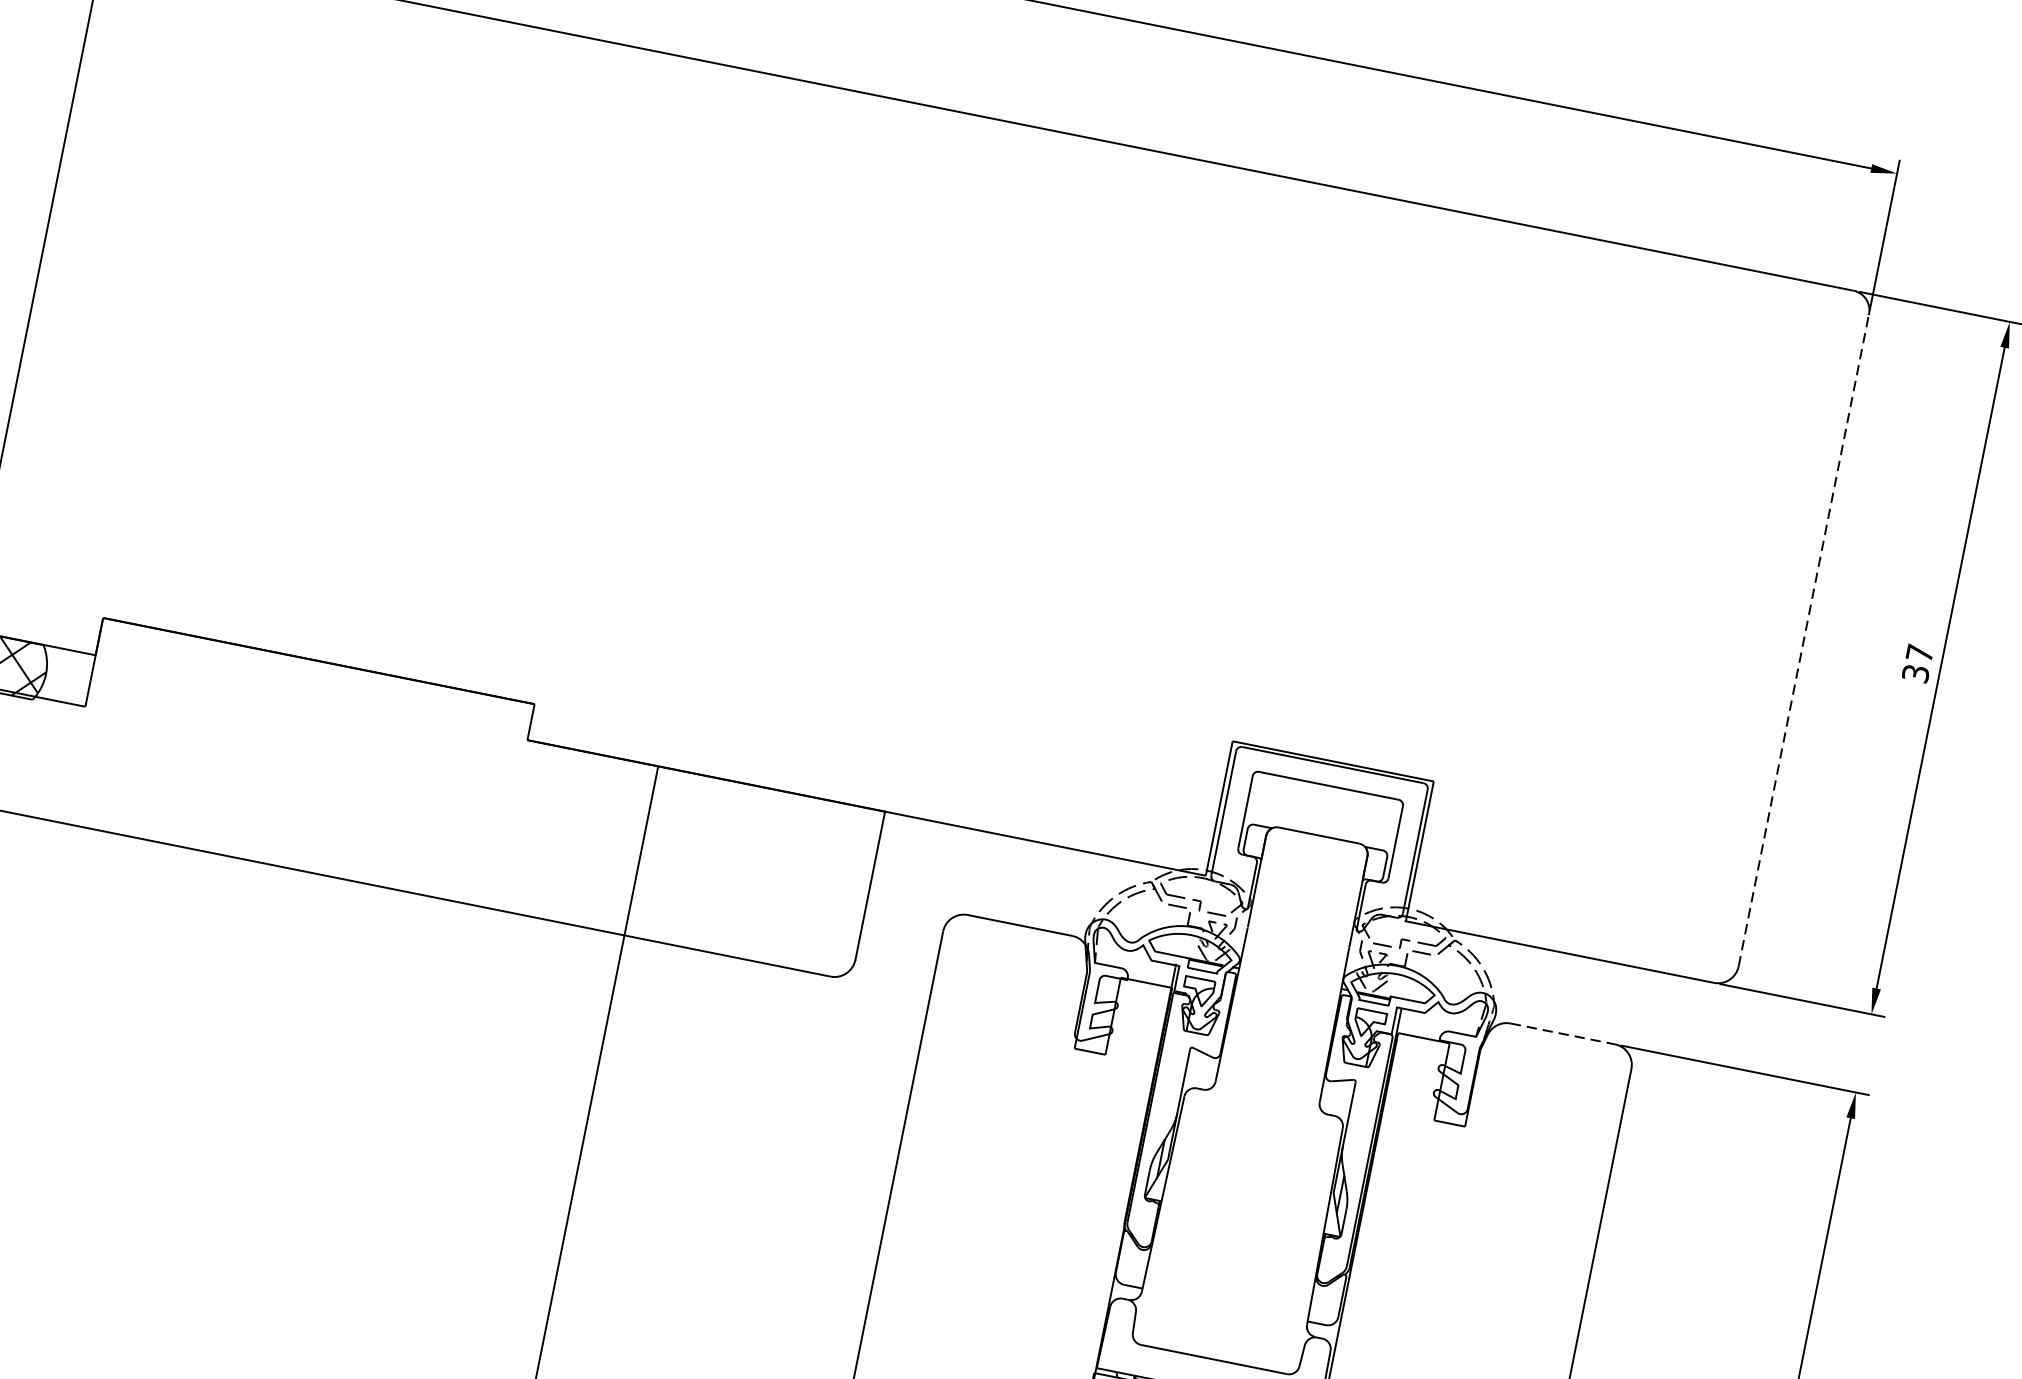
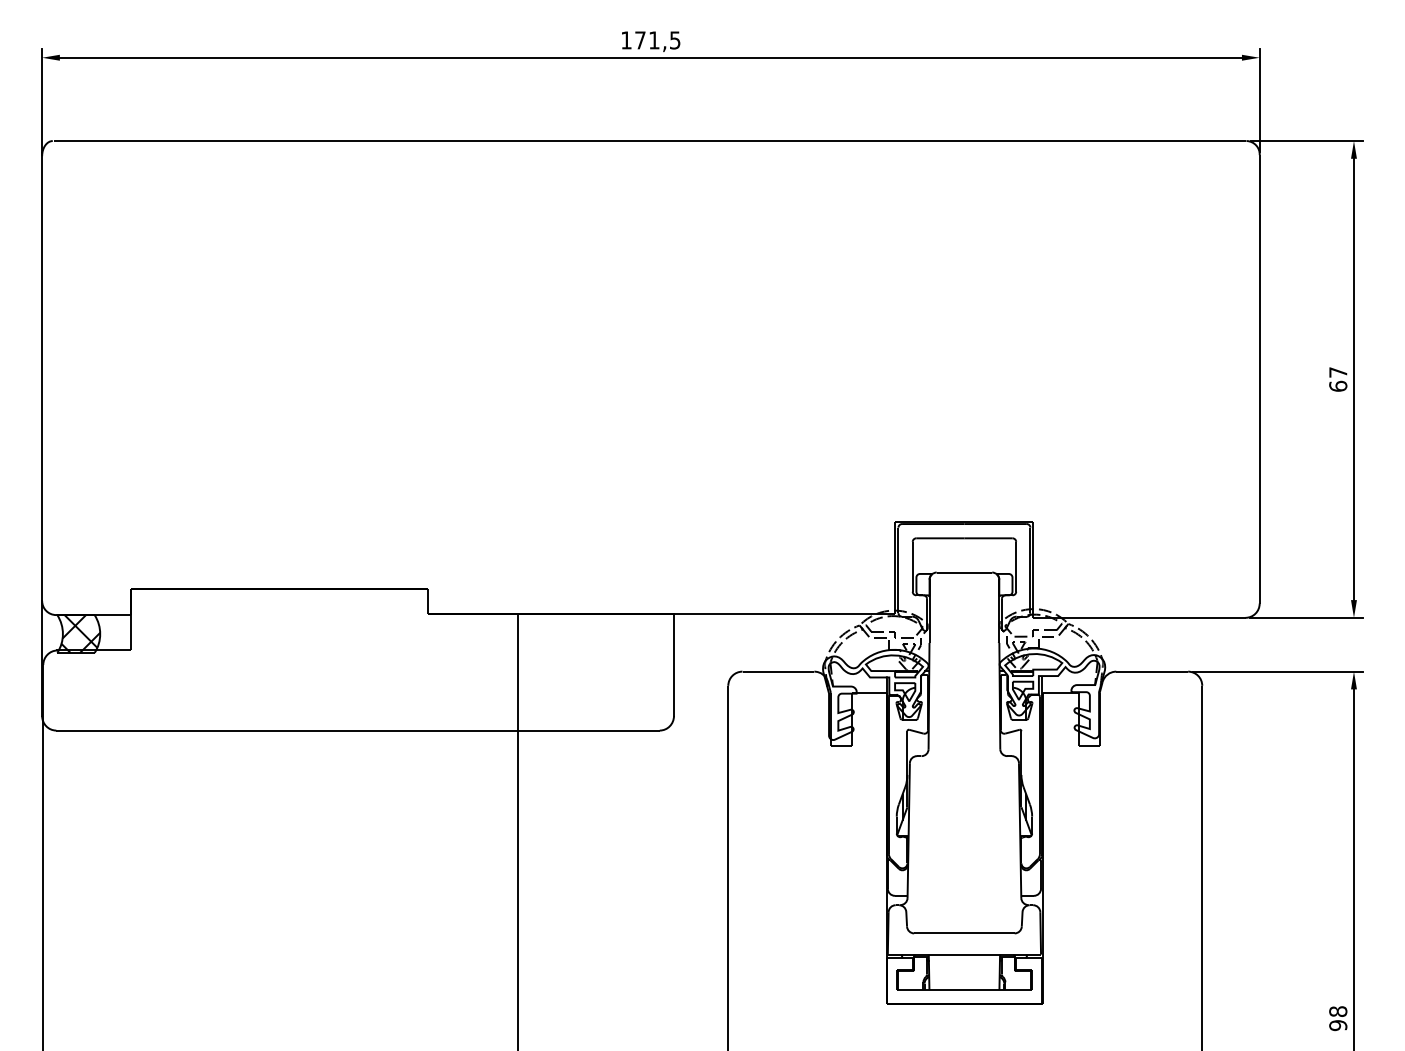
line: (1803, 639) -> (1259, 378), dashed -> solid
text: (1916, 672) -> (1338, 385), 37 -> 67
line: (1563, 1033) -> (1152, 671), dashed -> solid

